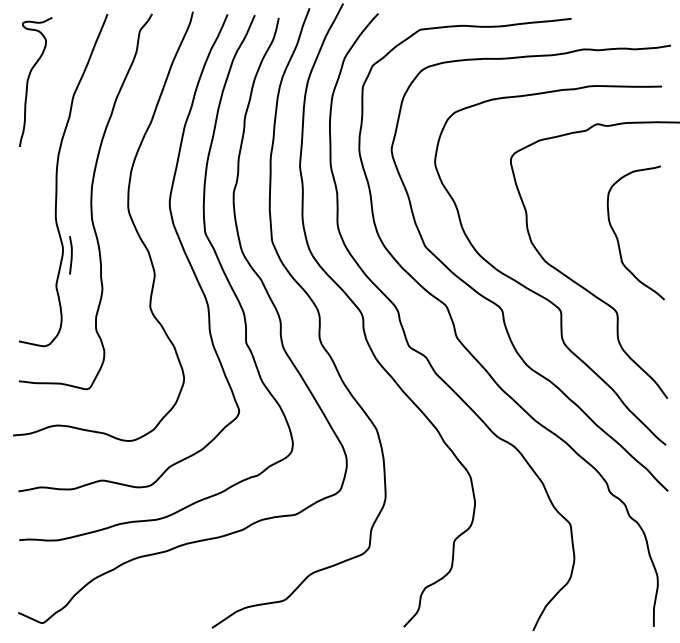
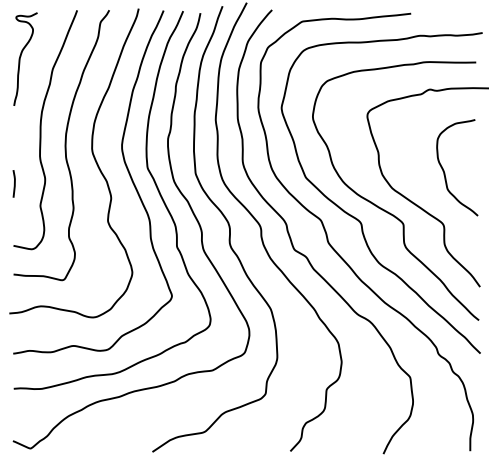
line: (70, 255) -> (13, 184), moved

